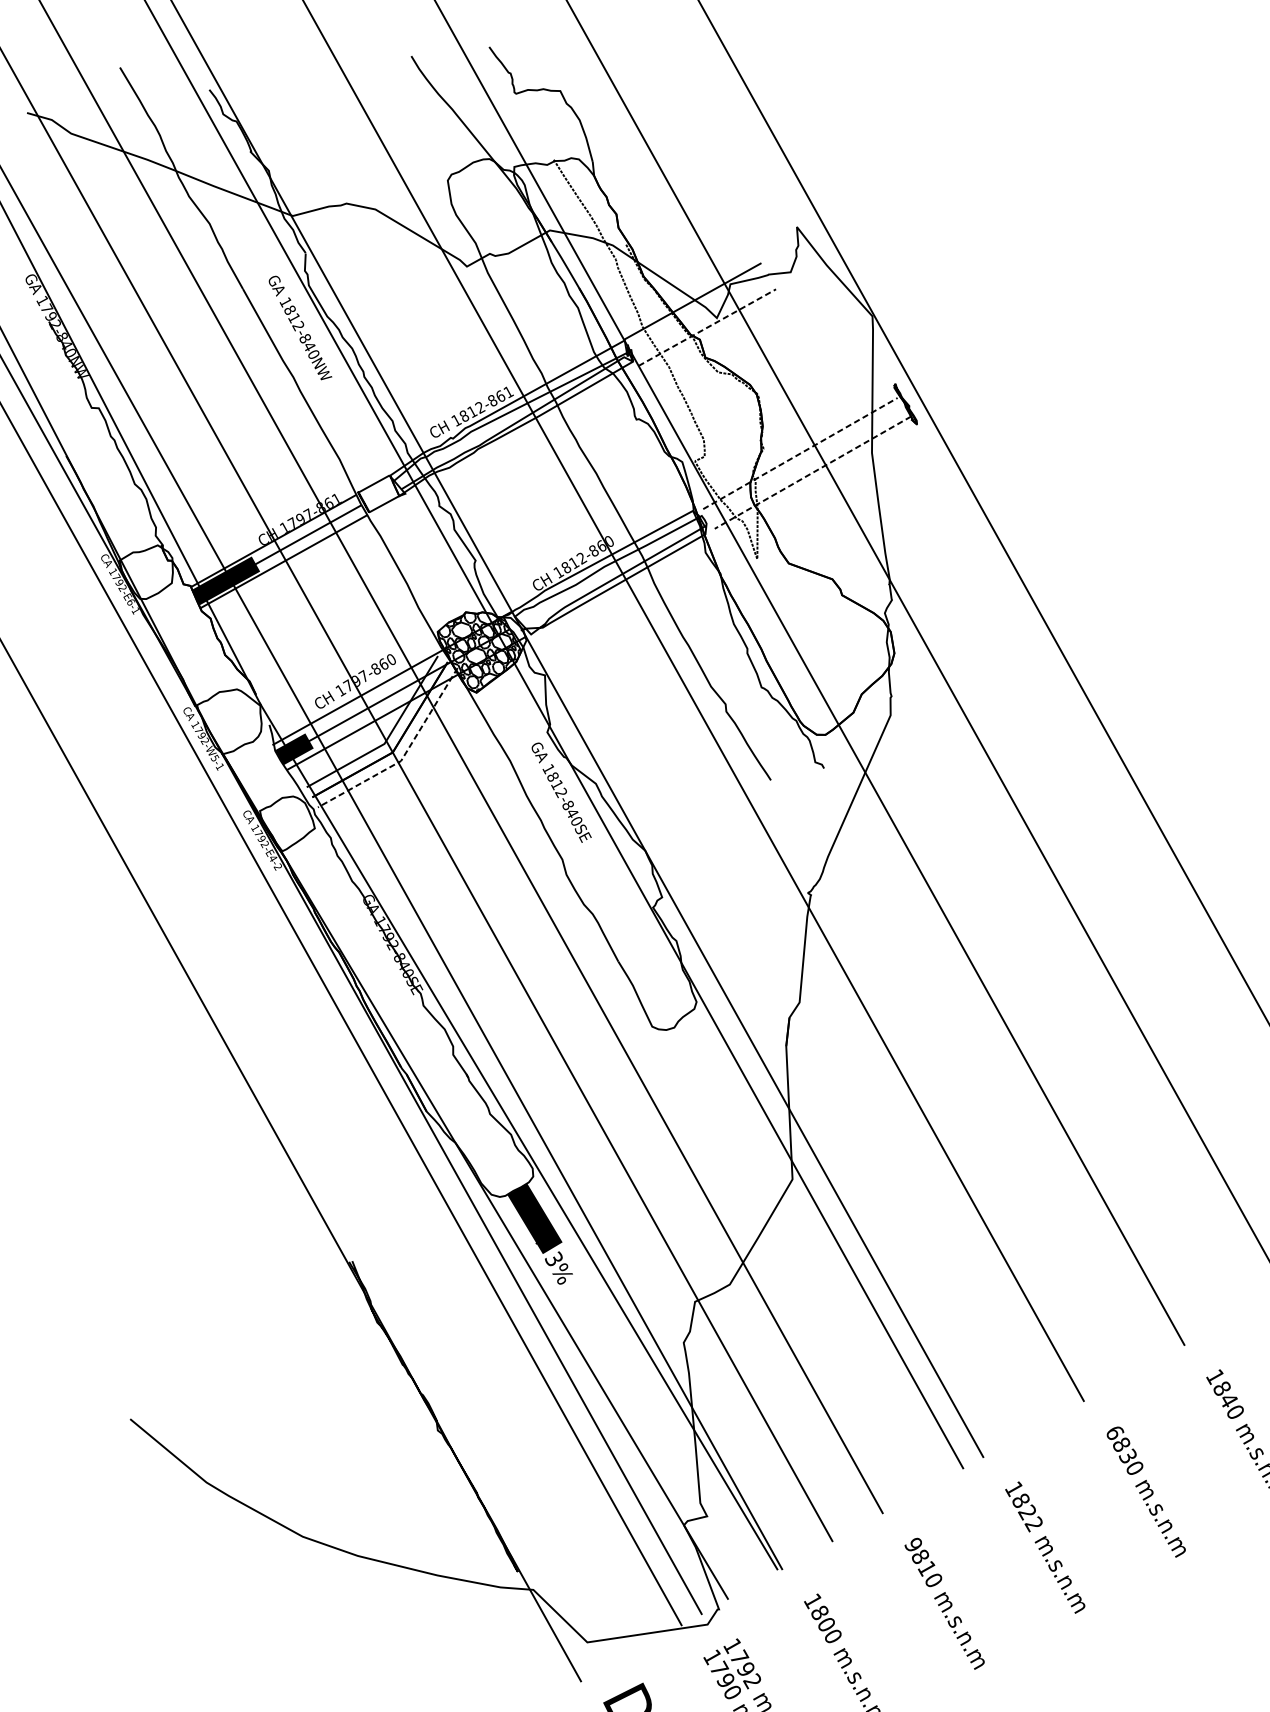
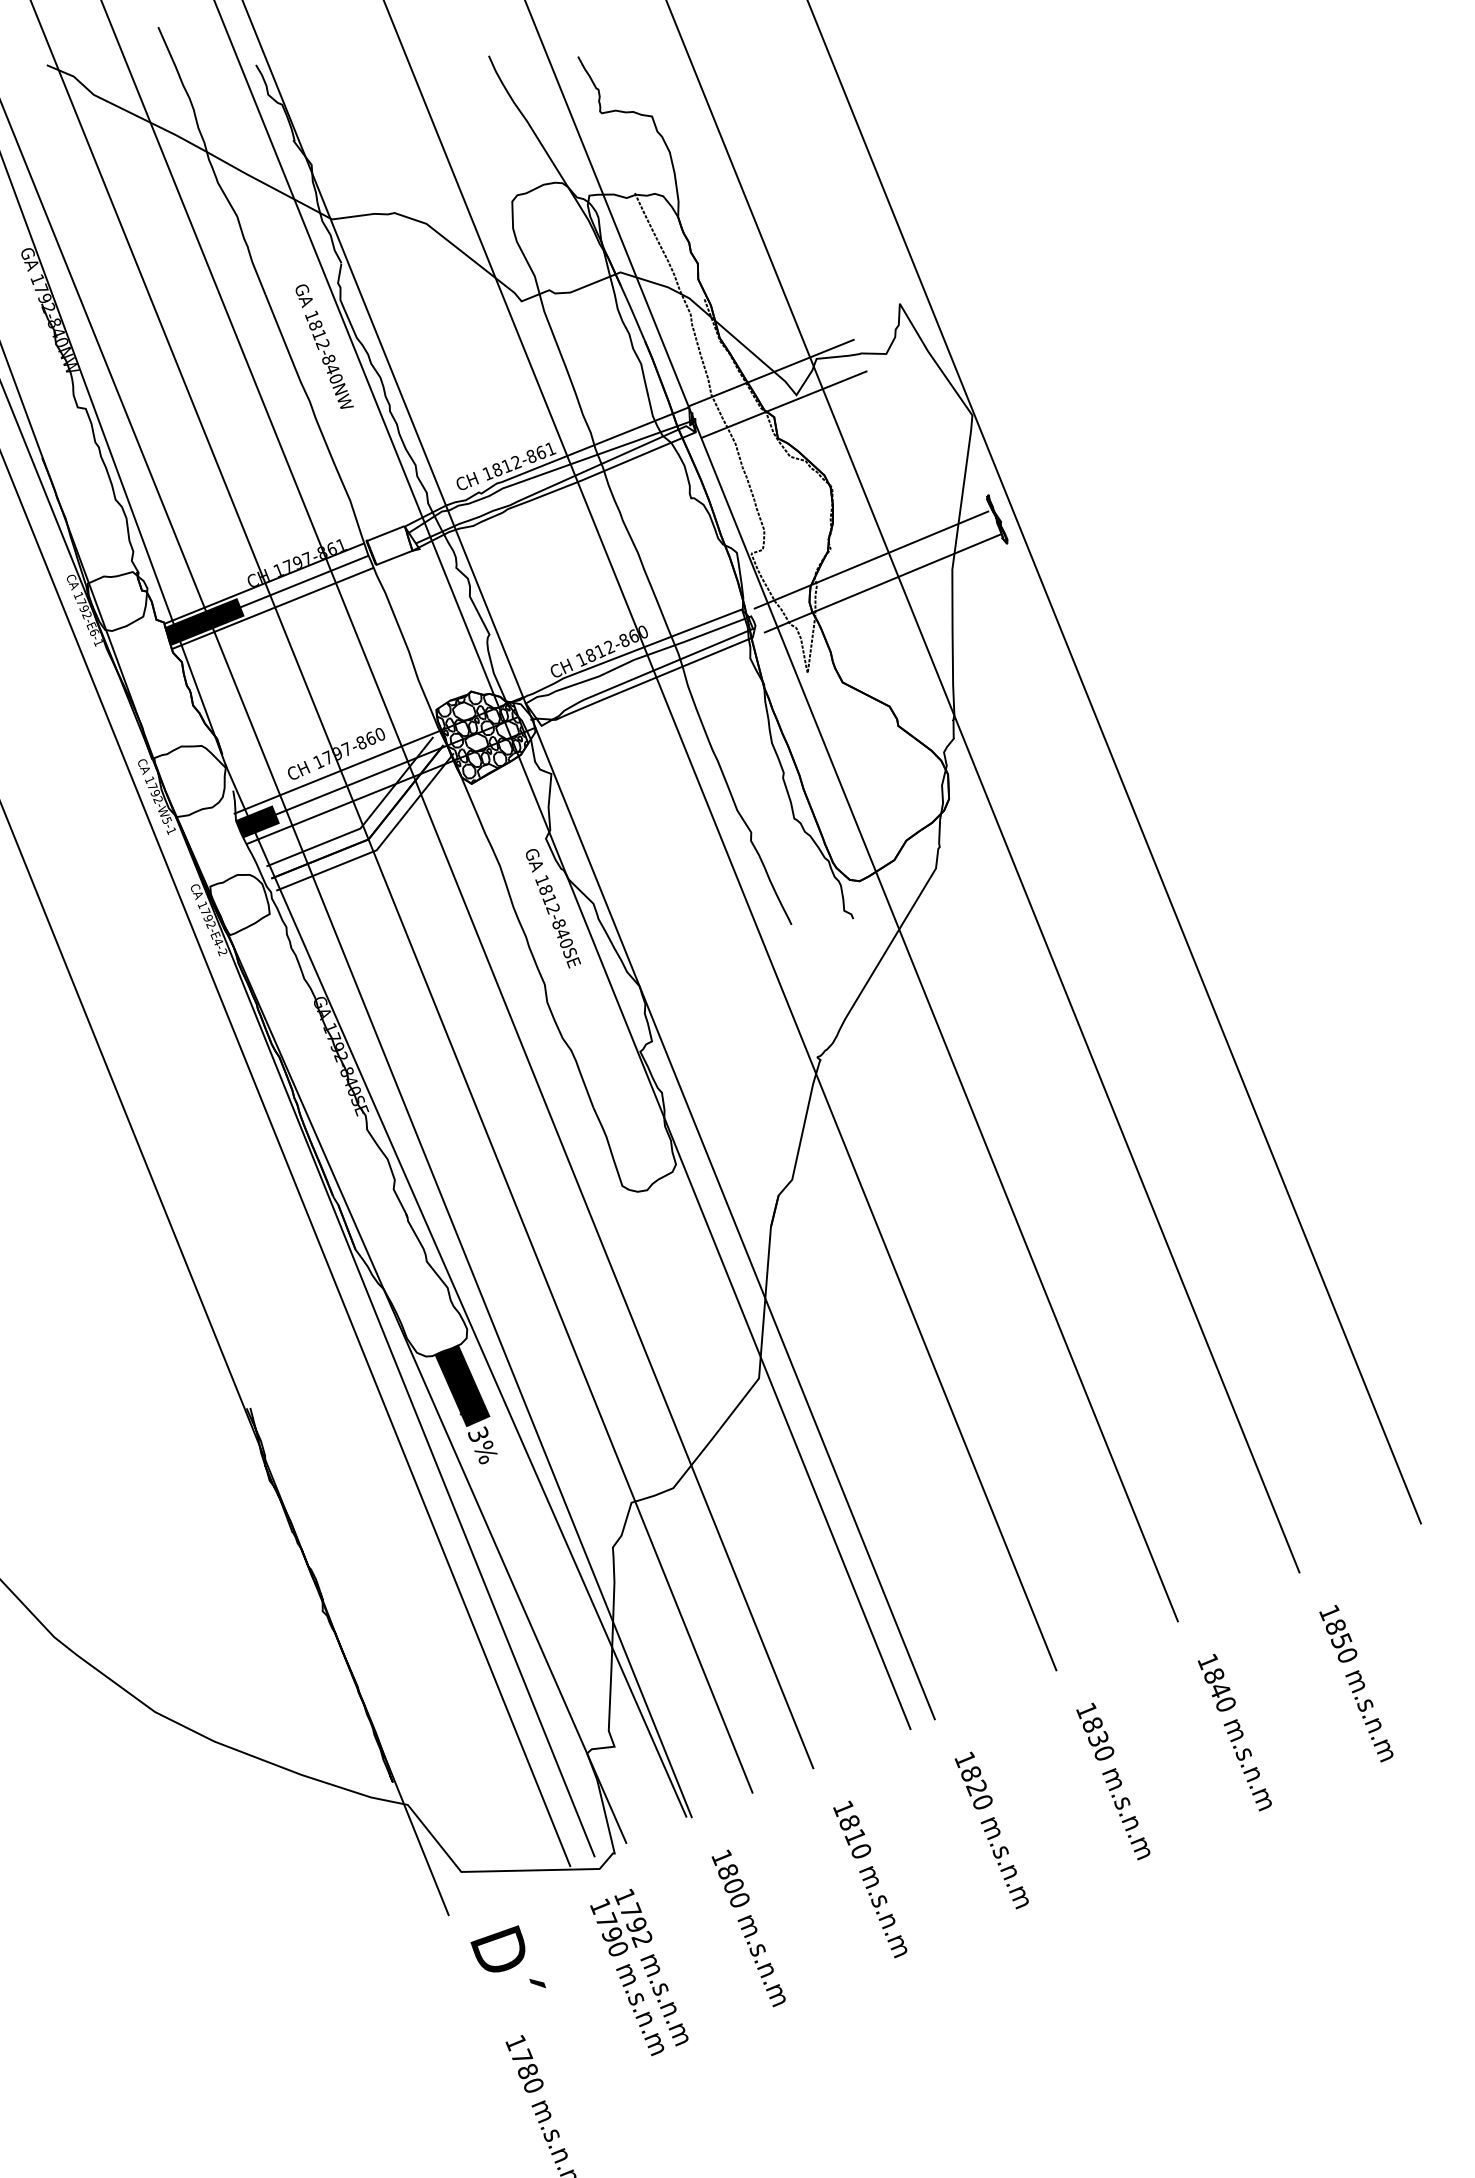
line: (707, 327) -> (784, 404), dashed -> solid
line: (800, 453) -> (871, 559), dashed -> solid
line: (812, 472) -> (882, 583), dashed -> solid
line: (404, 755) -> (381, 844), dashed -> solid
text: (1114, 1432) -> (1086, 1710), 6830 -> 1830
text: (1033, 1523) -> (981, 1801), 1822 -> 1820
text: (913, 1545) -> (843, 1808), 9810 -> 1810

